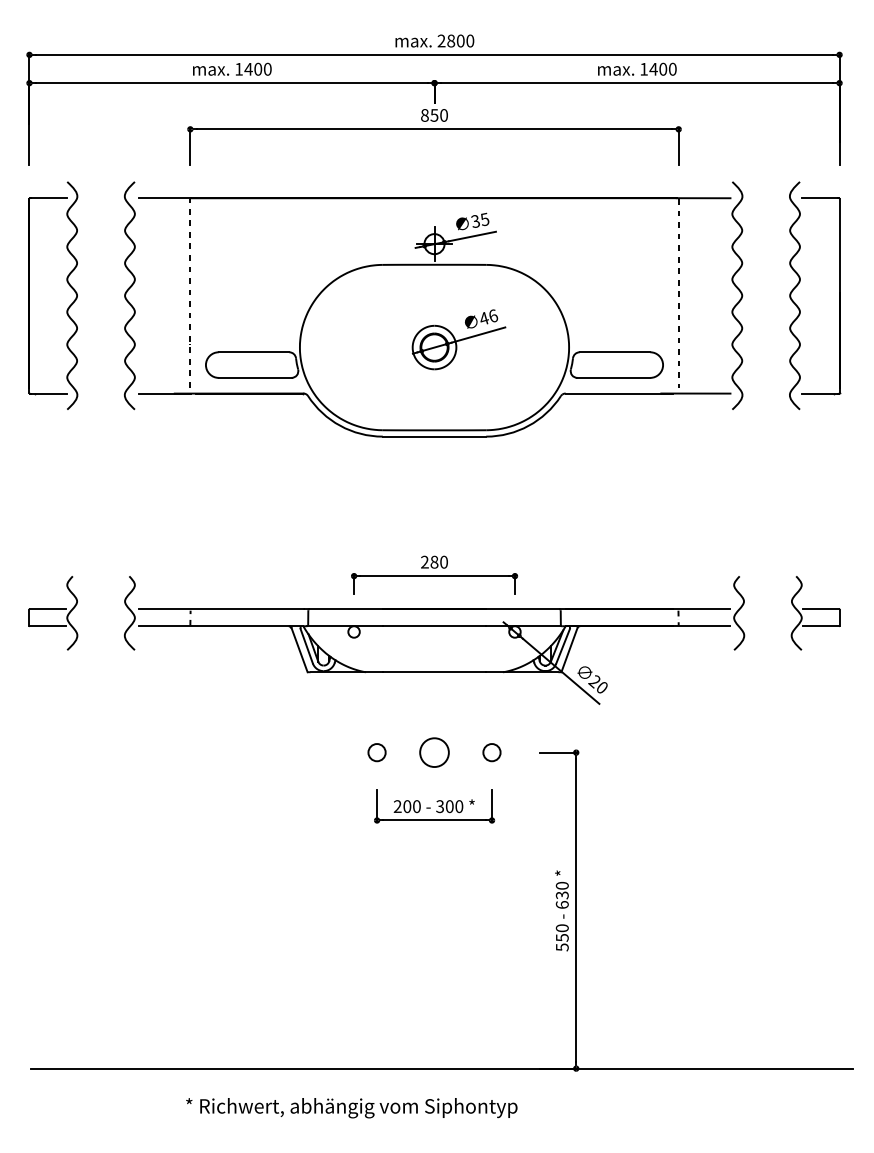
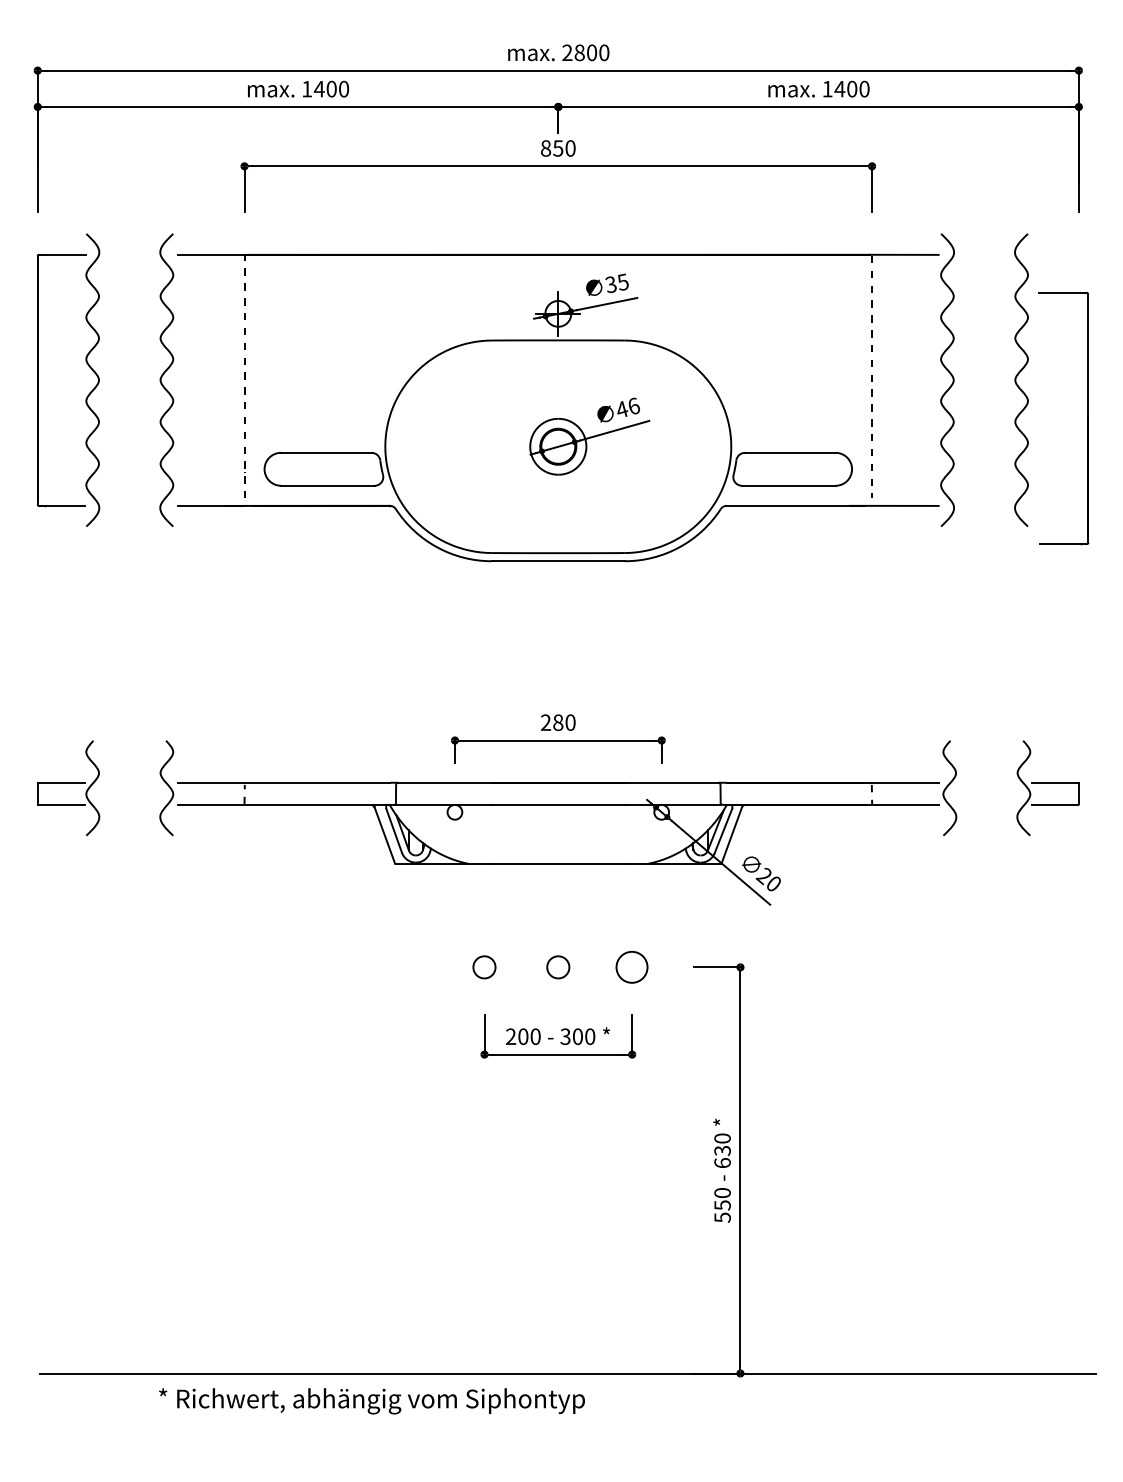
part: (839, 295) -> (1087, 418), moved
circle: (433, 751) -> (557, 966), size x0.6
circle: (492, 752) -> (632, 967), size x1.4
text: (351, 1108) -> (371, 1401), moved

